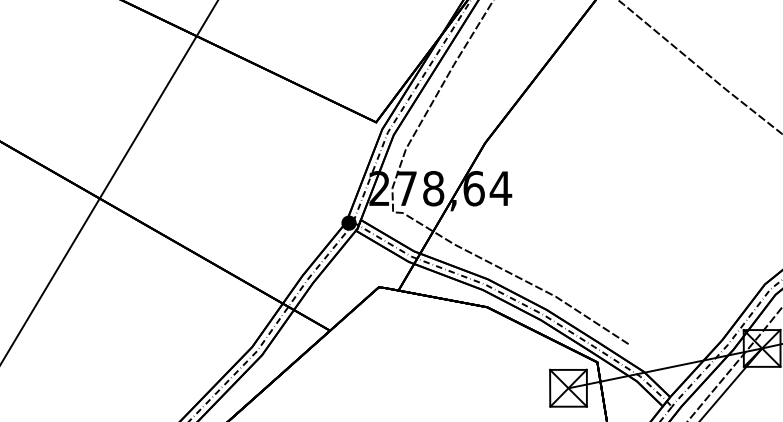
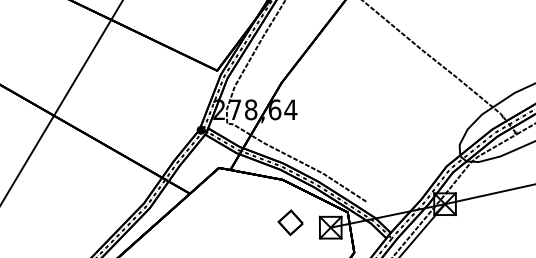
part: (500, 379) -> (290, 222), added

